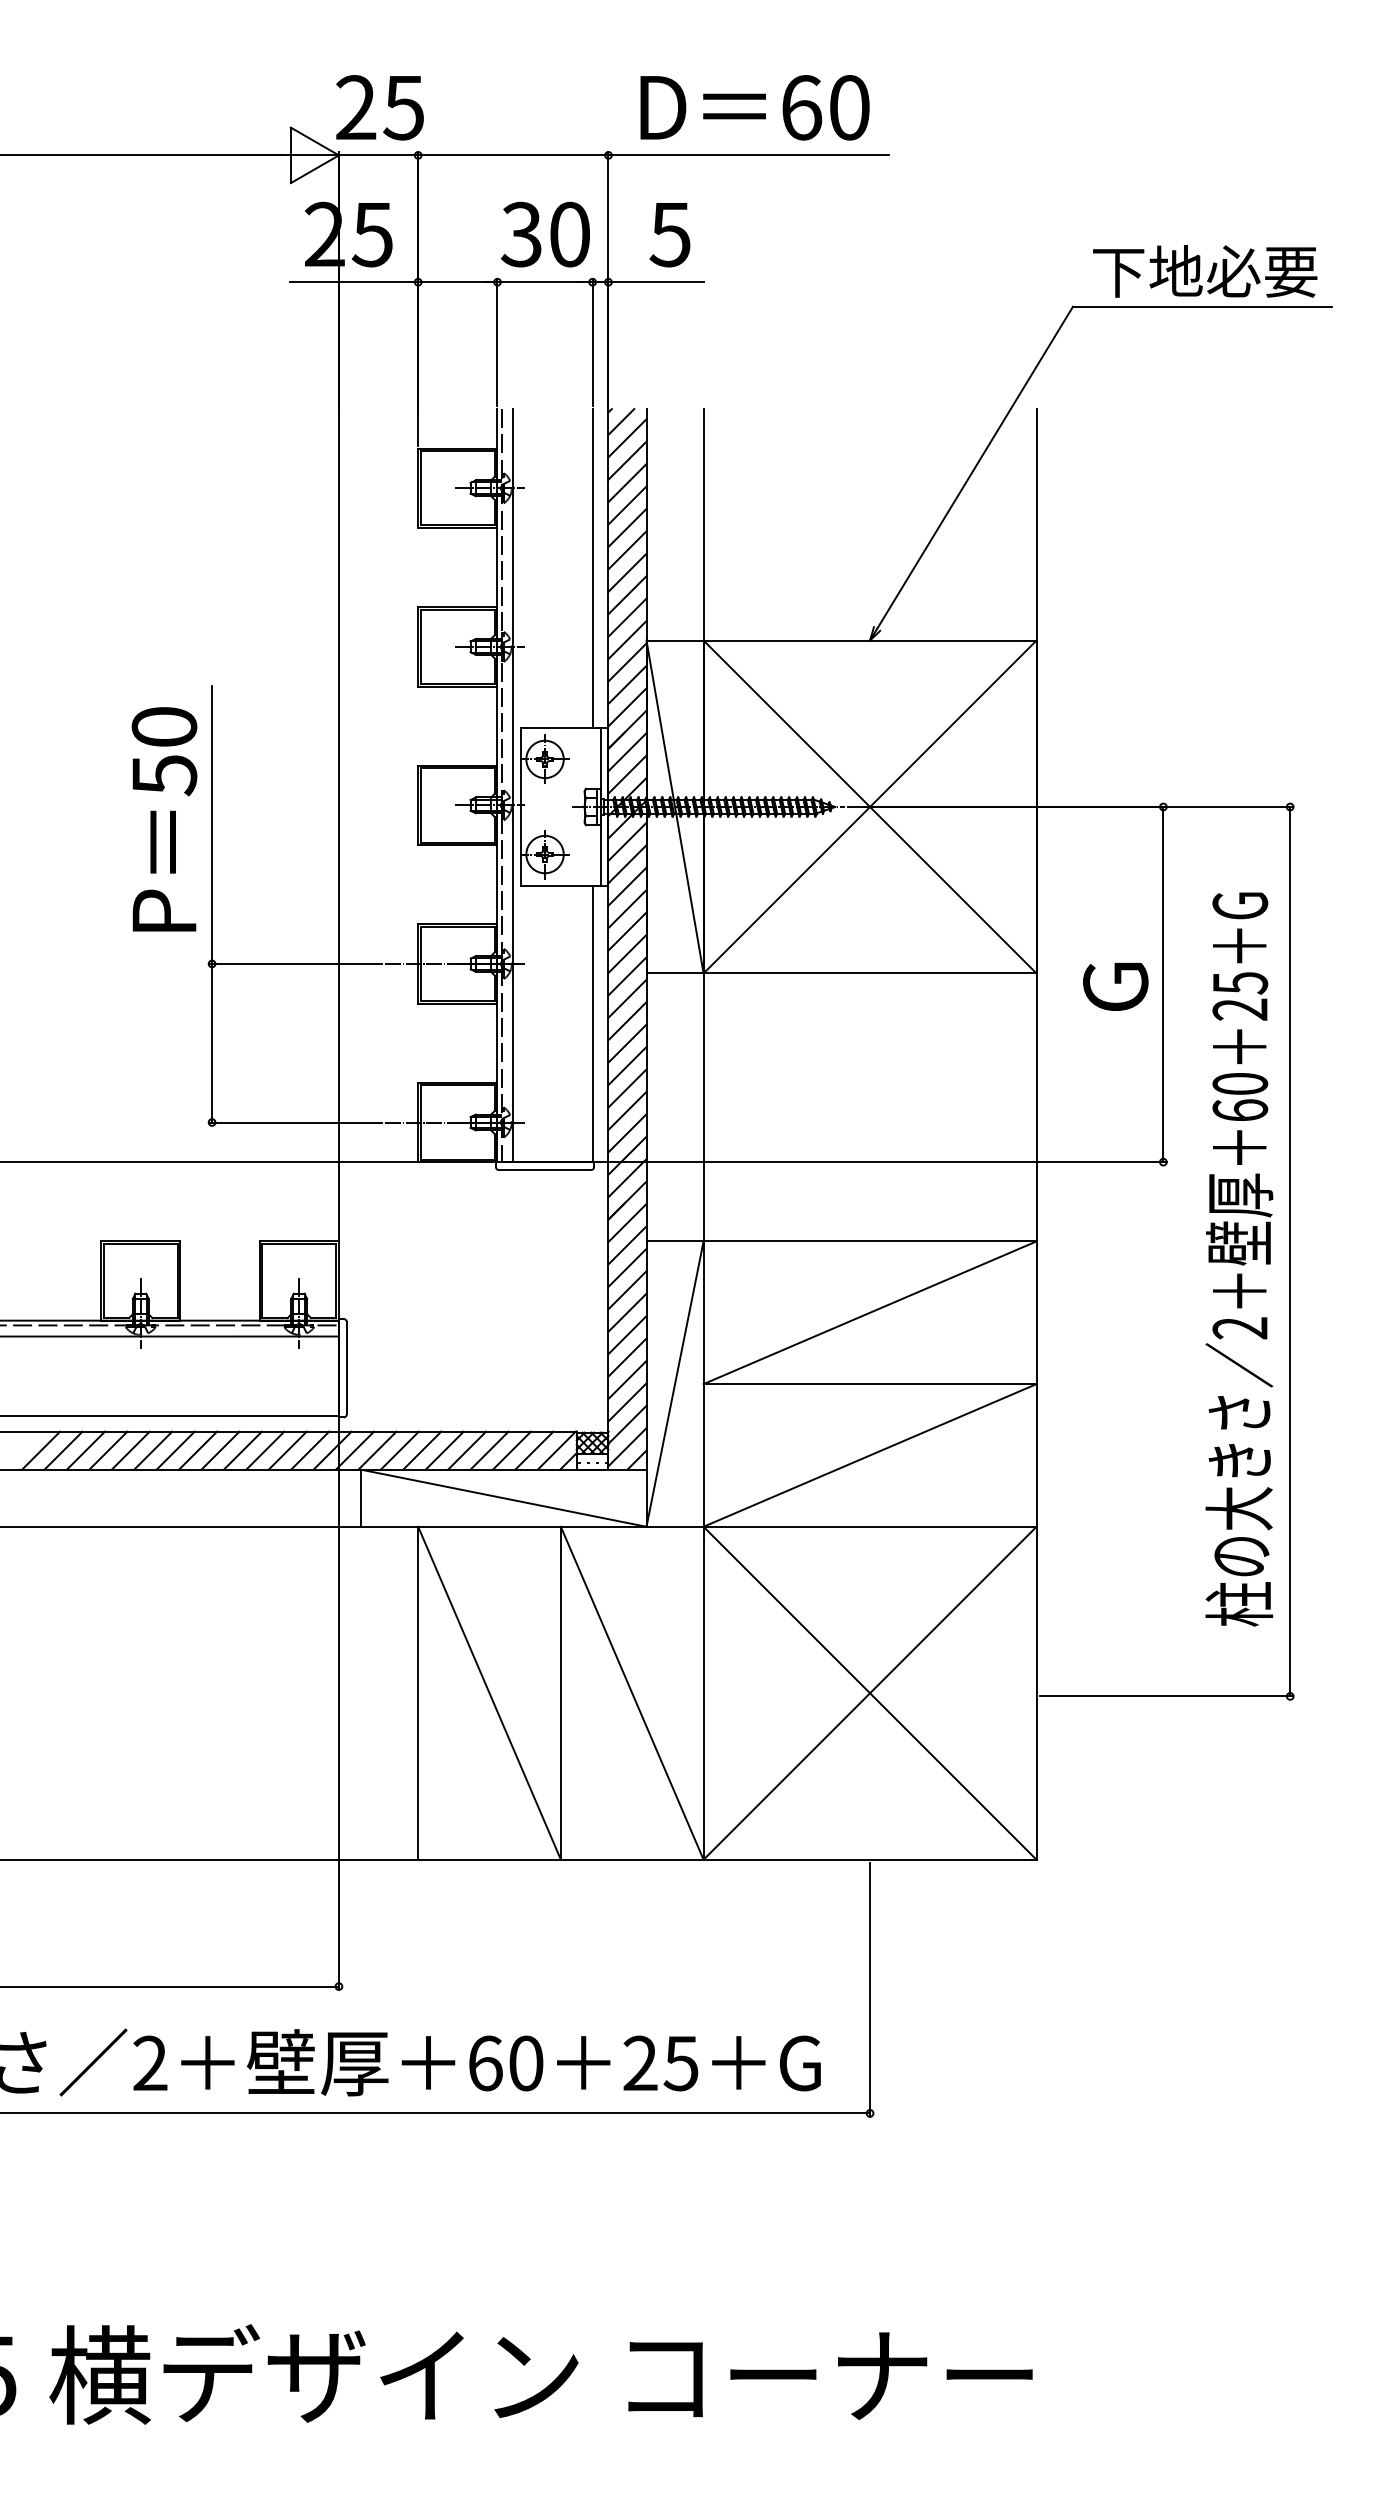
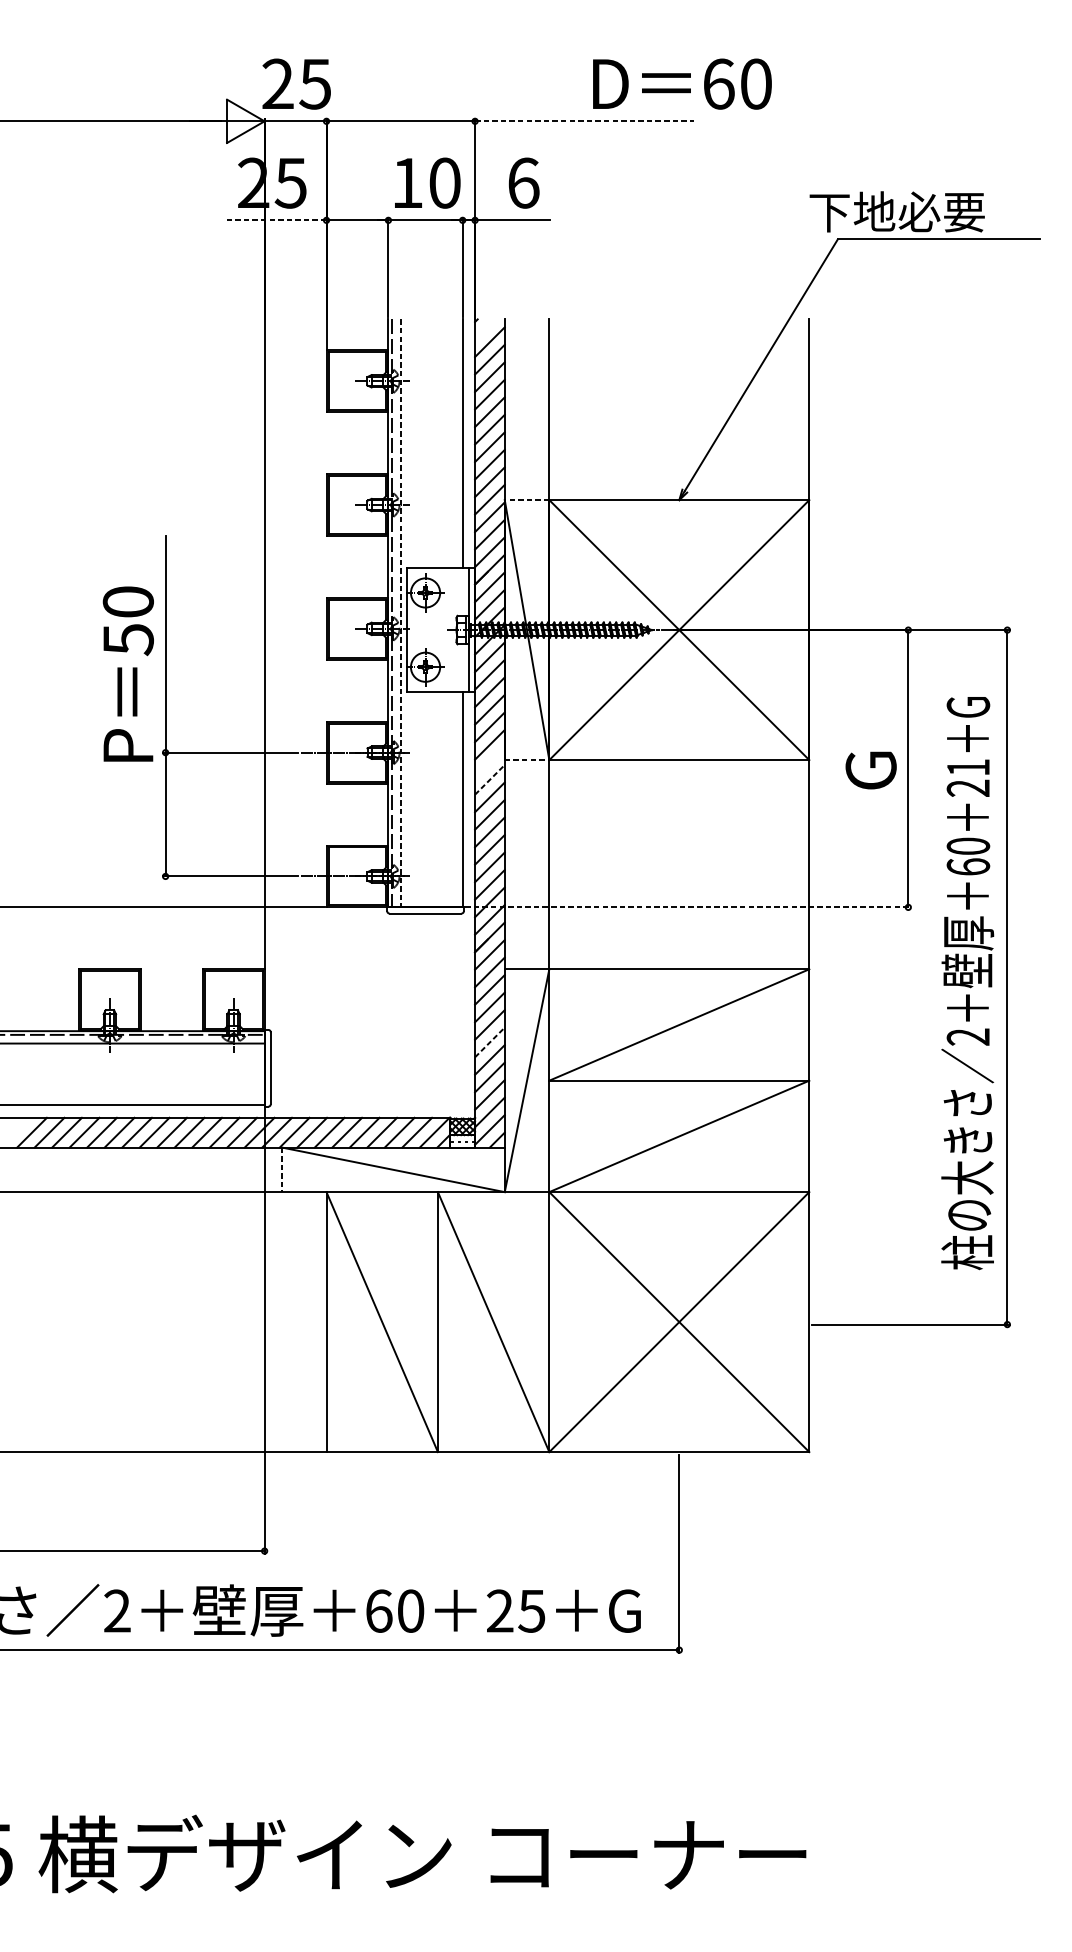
text: (754, 107) -> (682, 83), moved
line: (749, 155) -> (585, 121), solid -> dashed
text: (521, 234) -> (407, 183), 30 -> 10
text: (670, 234) -> (523, 183), 5 -> 6
text: (1205, 271) -> (897, 211), moved
line: (353, 282) -> (275, 220), solid -> dashed
line: (621, 421) -> (485, 329), removed
line: (675, 640) -> (527, 500), solid -> dashed
line: (513, 785) -> (400, 613), solid -> dashed
text: (164, 819) -> (128, 674), moved
line: (675, 973) -> (527, 760), solid -> dashed
line: (627, 976) -> (489, 762), removed
text: (1240, 983) -> (968, 767), 25 -> 21
line: (627, 998) -> (489, 779), solid -> dashed
line: (881, 1162) -> (688, 907), solid -> dashed
line: (627, 1335) -> (489, 1042), solid -> dashed
line: (361, 1498) -> (282, 1170), solid -> dashed

